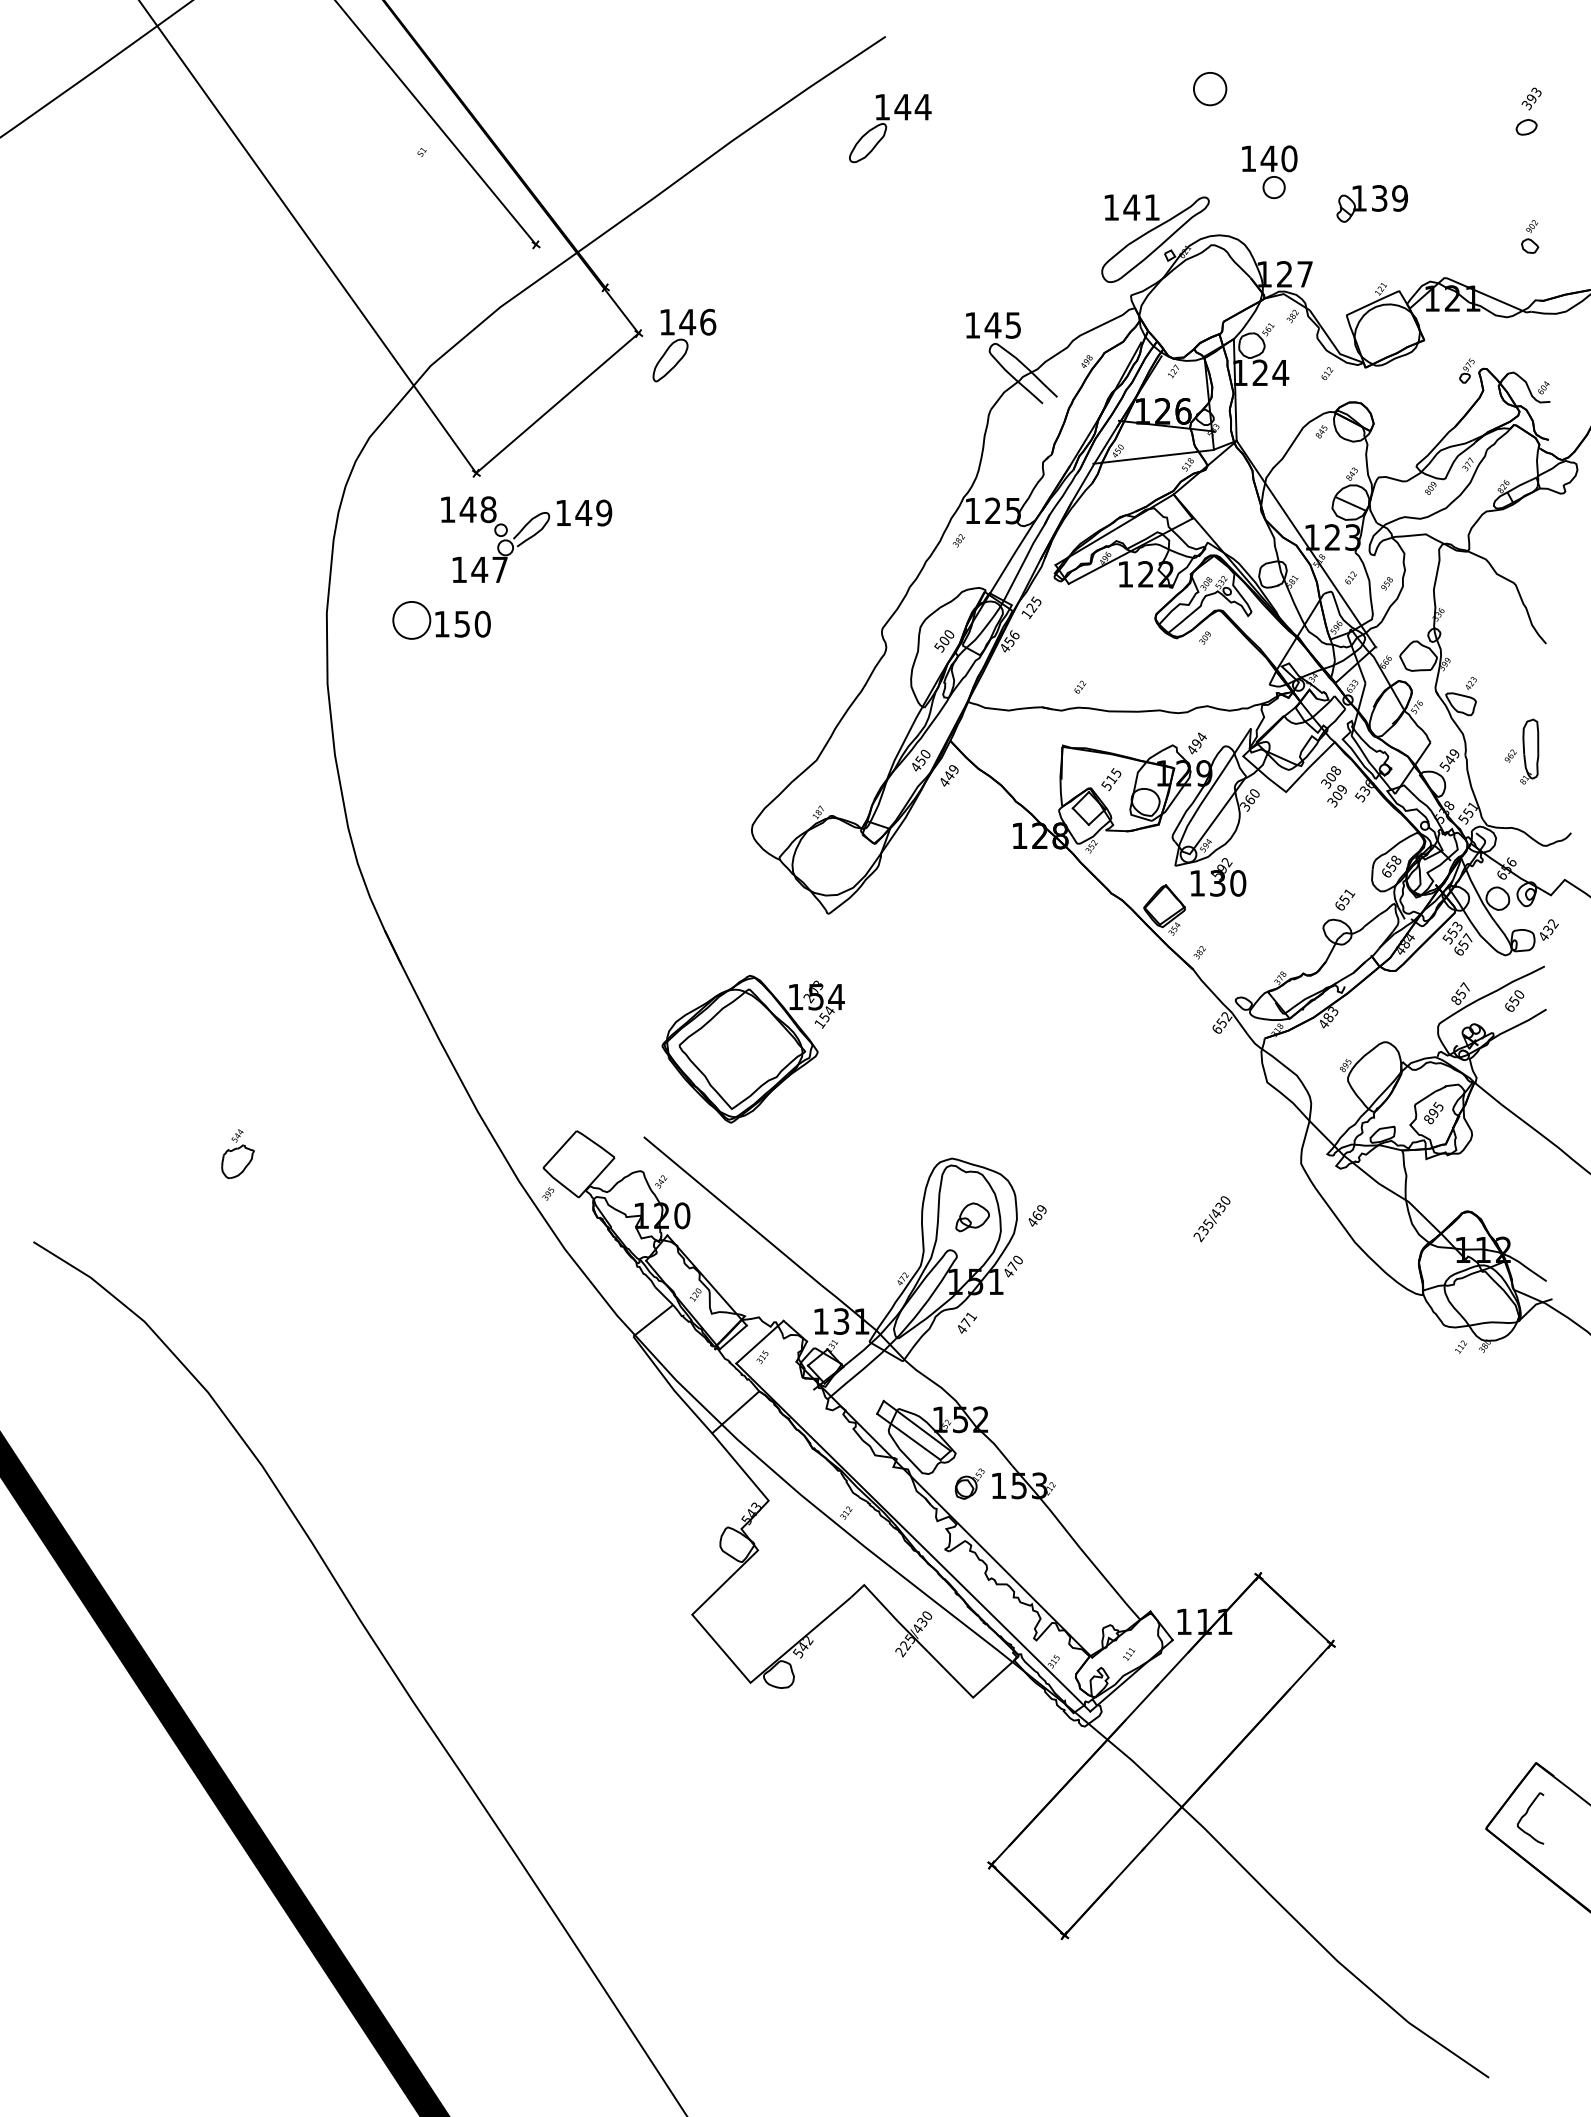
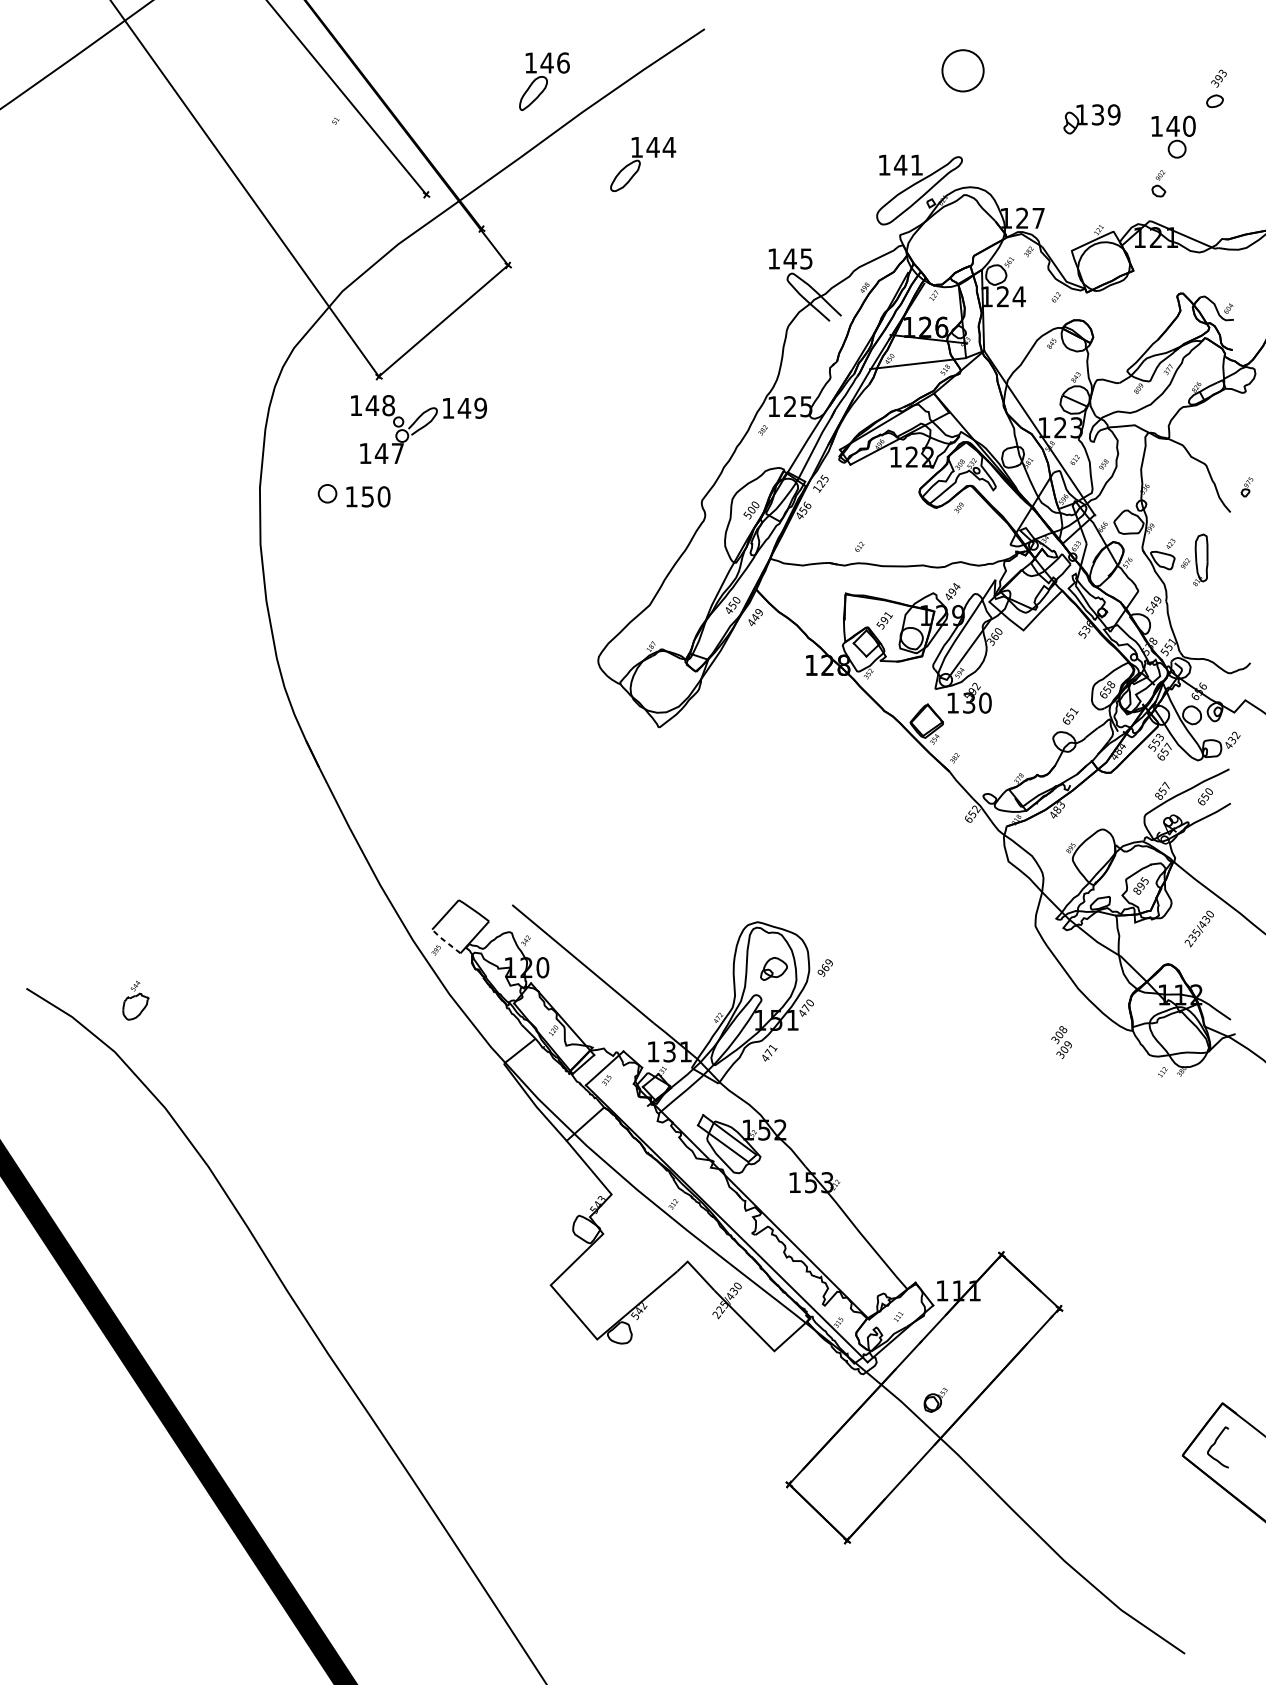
circle: (1209, 88) -> (962, 70), size x1.6
part: (890, 128) -> (643, 164), moved
part: (1269, 172) -> (1173, 137), moved
part: (1371, 203) -> (1091, 118), moved
part: (1530, 236) -> (1159, 183), moved
part: (684, 345) -> (544, 81), moved
part: (1466, 370) -> (1246, 486), moved
circle: (411, 619) -> (327, 493), size x0.6
part: (1521, 751) -> (1194, 559), moved
text: (1114, 775) -> (886, 617), 515 -> 591
text: (1333, 786) -> (1061, 1042), moved
part: (752, 1049) -> (598, 835), removed
part: (237, 1154) -> (135, 1000), moved
line: (560, 1182) -> (445, 941), solid -> dashed
text: (1211, 1219) -> (1198, 929), moved
text: (1032, 1222) -> (821, 973), 469 -> 969
part: (969, 1483) -> (935, 1399), moved

